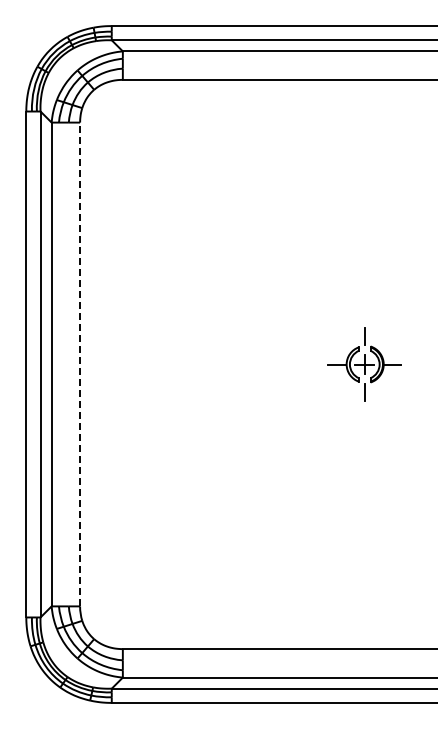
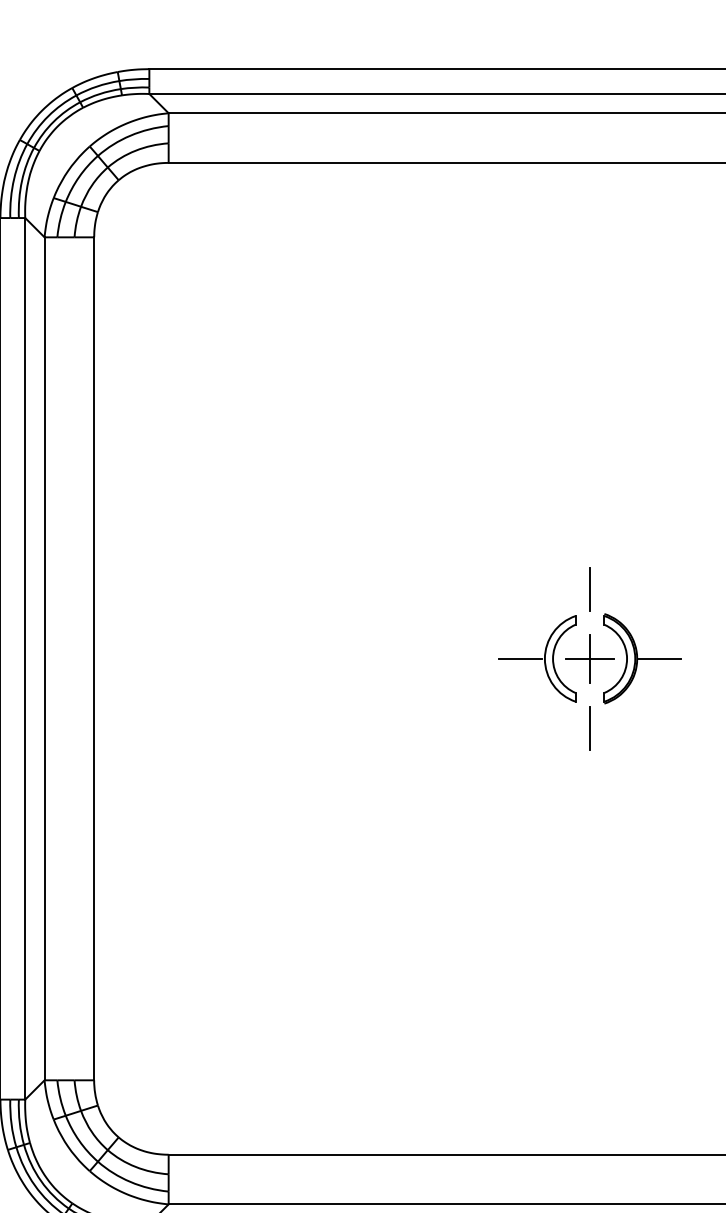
line: (80, 364) -> (94, 658), dashed -> solid
part: (364, 364) -> (589, 658), size x1.43

